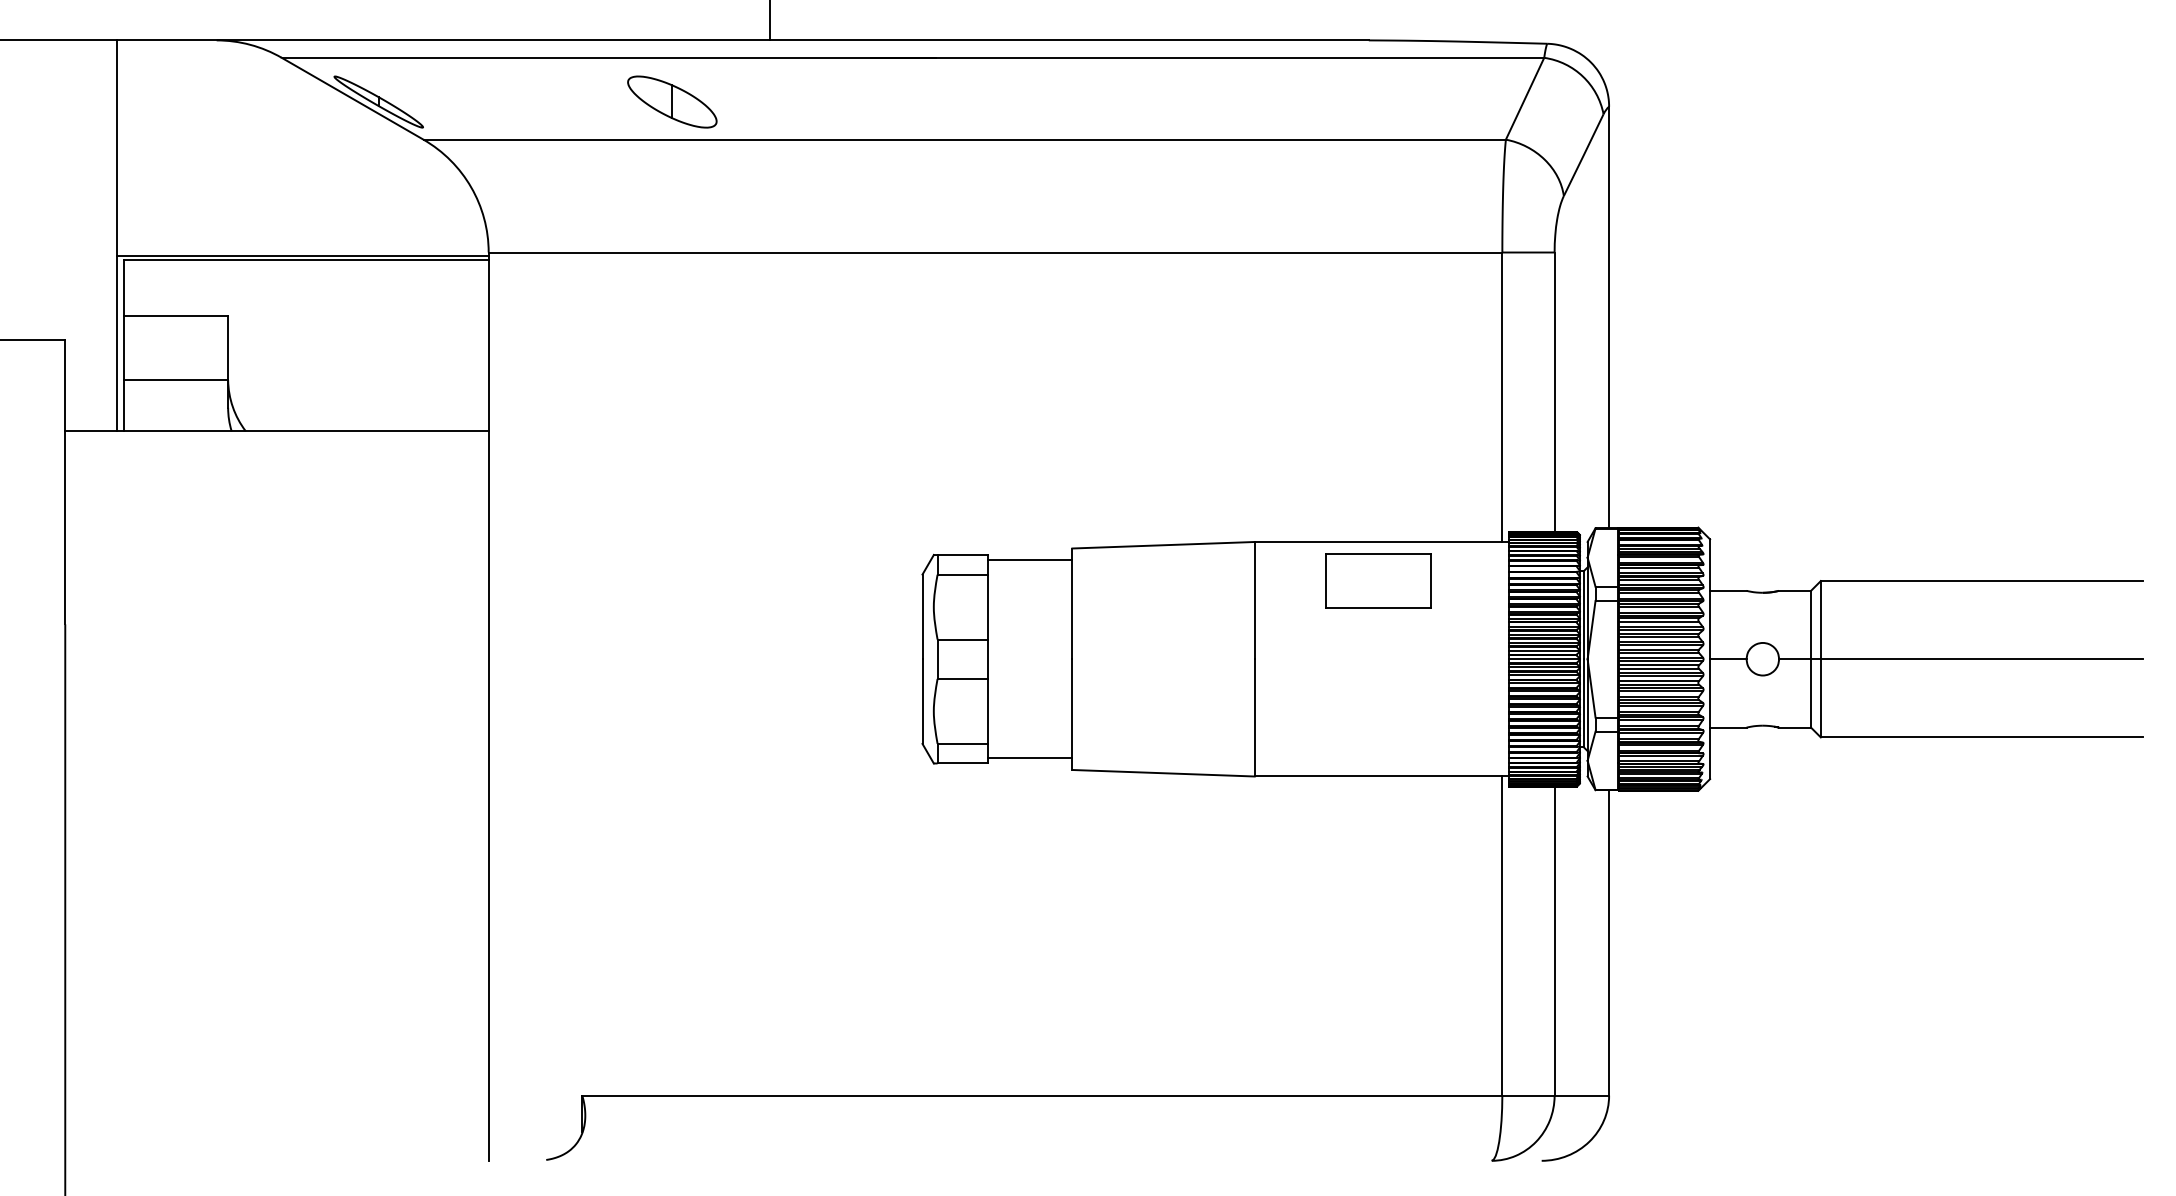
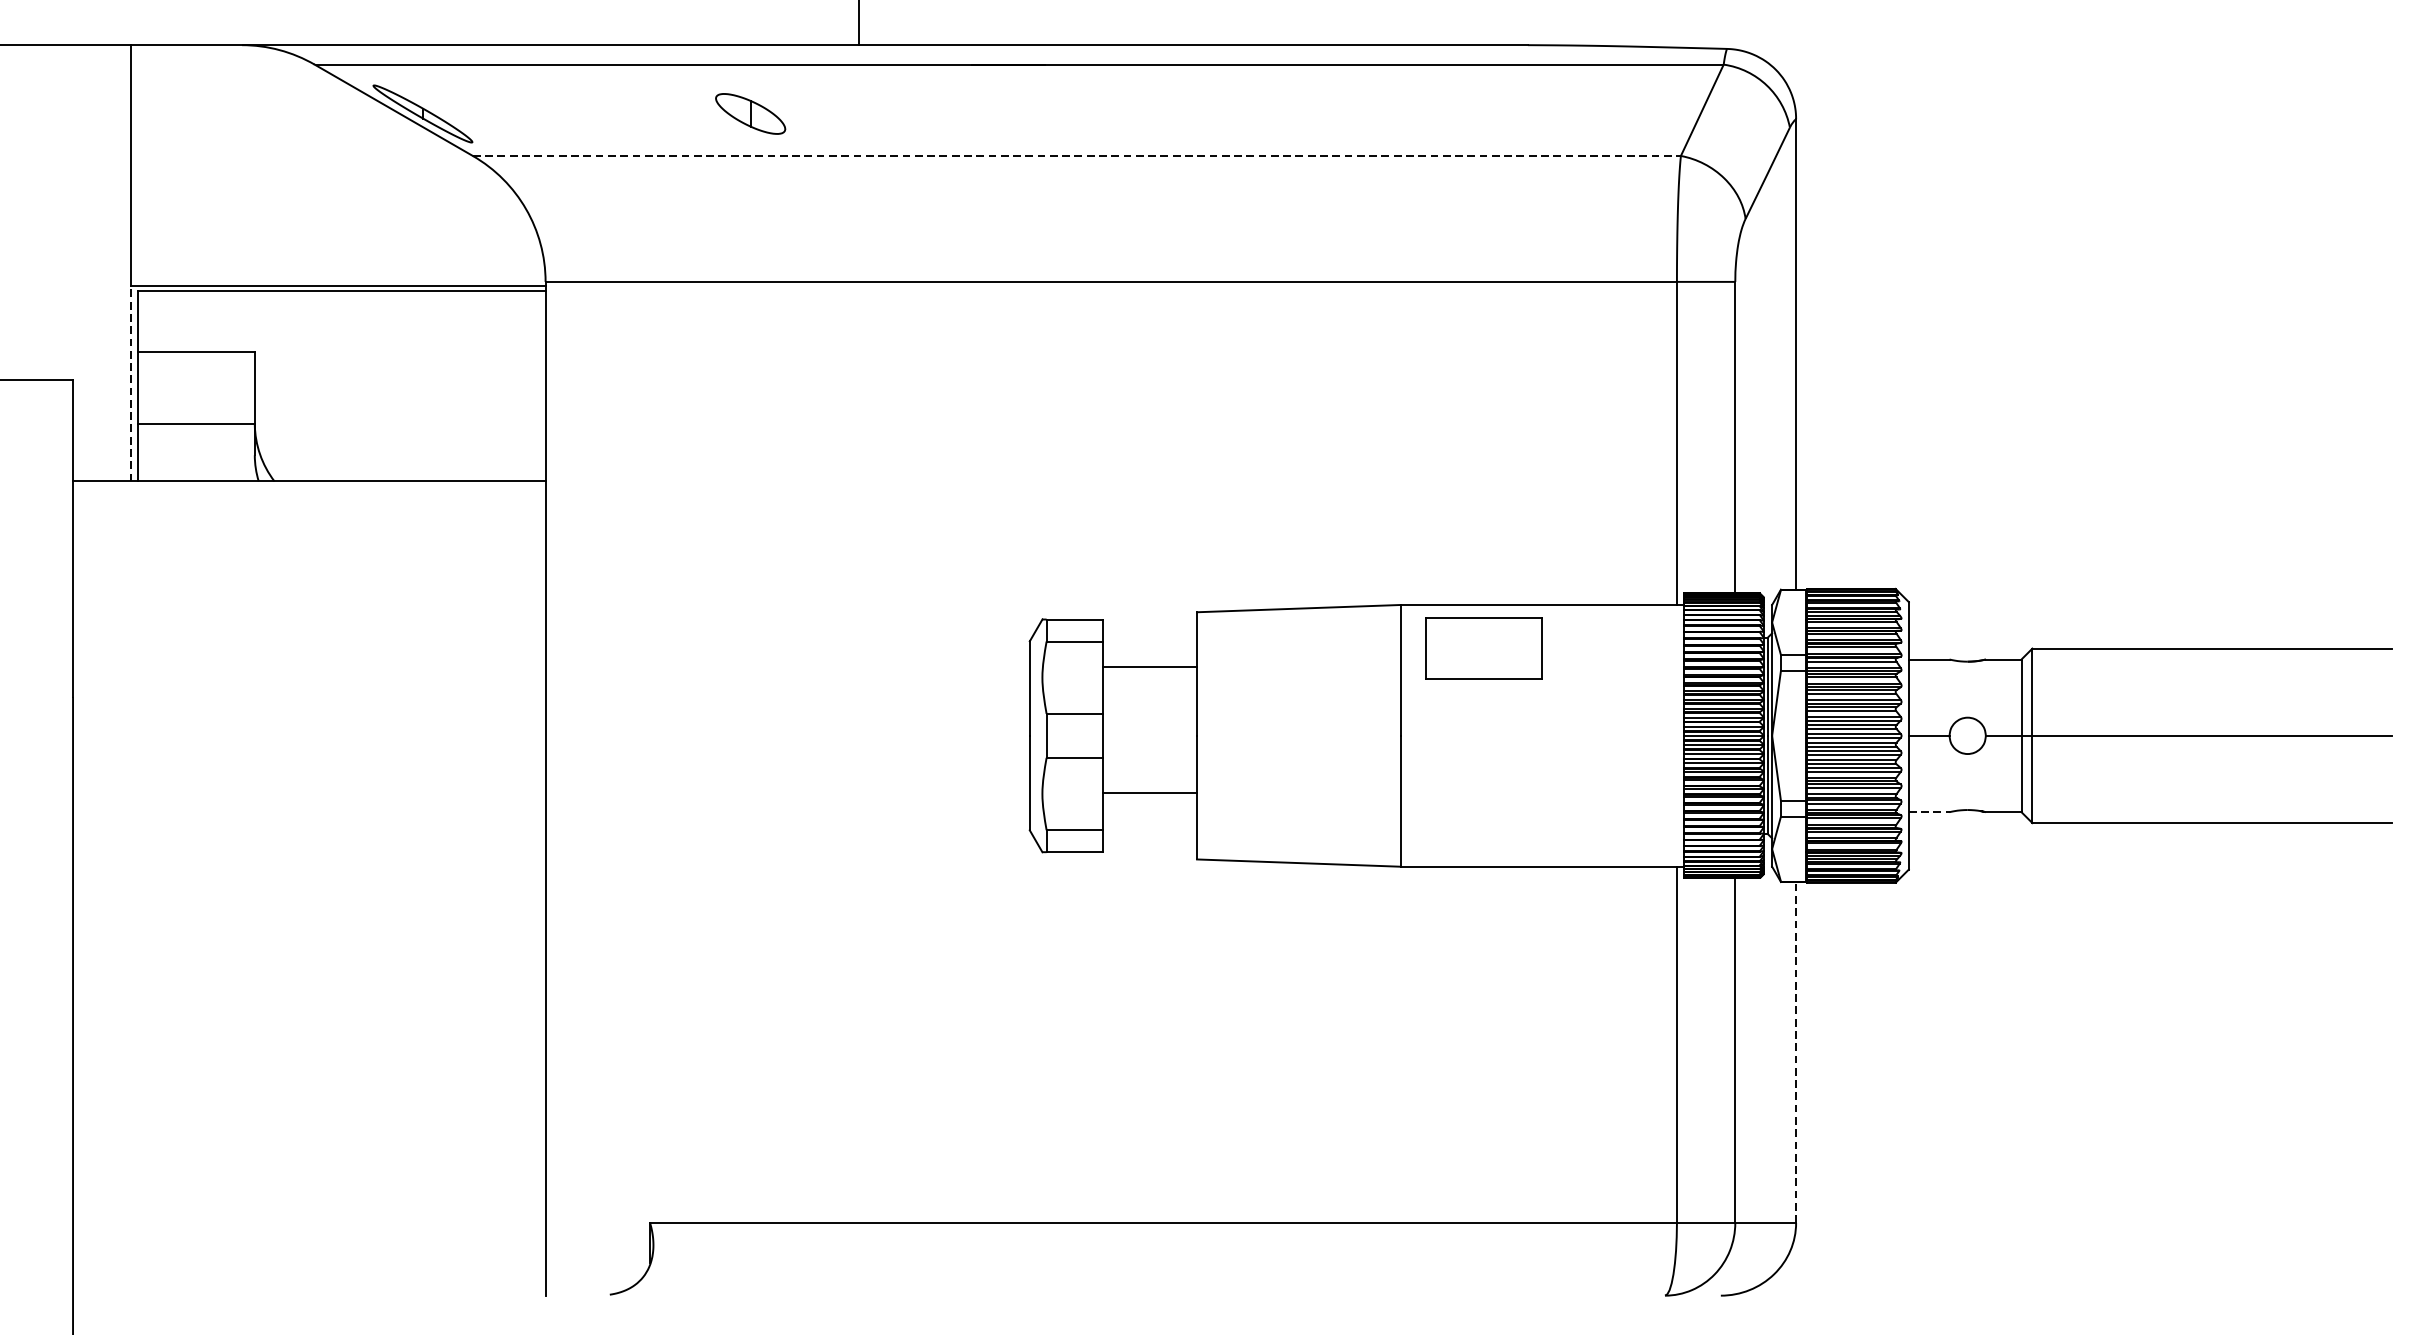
part: (672, 101) -> (750, 113), size x0.7
line: (965, 139) -> (1077, 155), solid -> dashed
line: (117, 343) -> (131, 383), solid -> dashed
line: (1029, 560) -> (1149, 666), moved
part: (1378, 580) -> (1484, 647), moved
line: (1728, 727) -> (1929, 812), solid -> dashed
line: (1029, 758) -> (1149, 793), moved
line: (1609, 942) -> (1796, 1051), solid -> dashed

